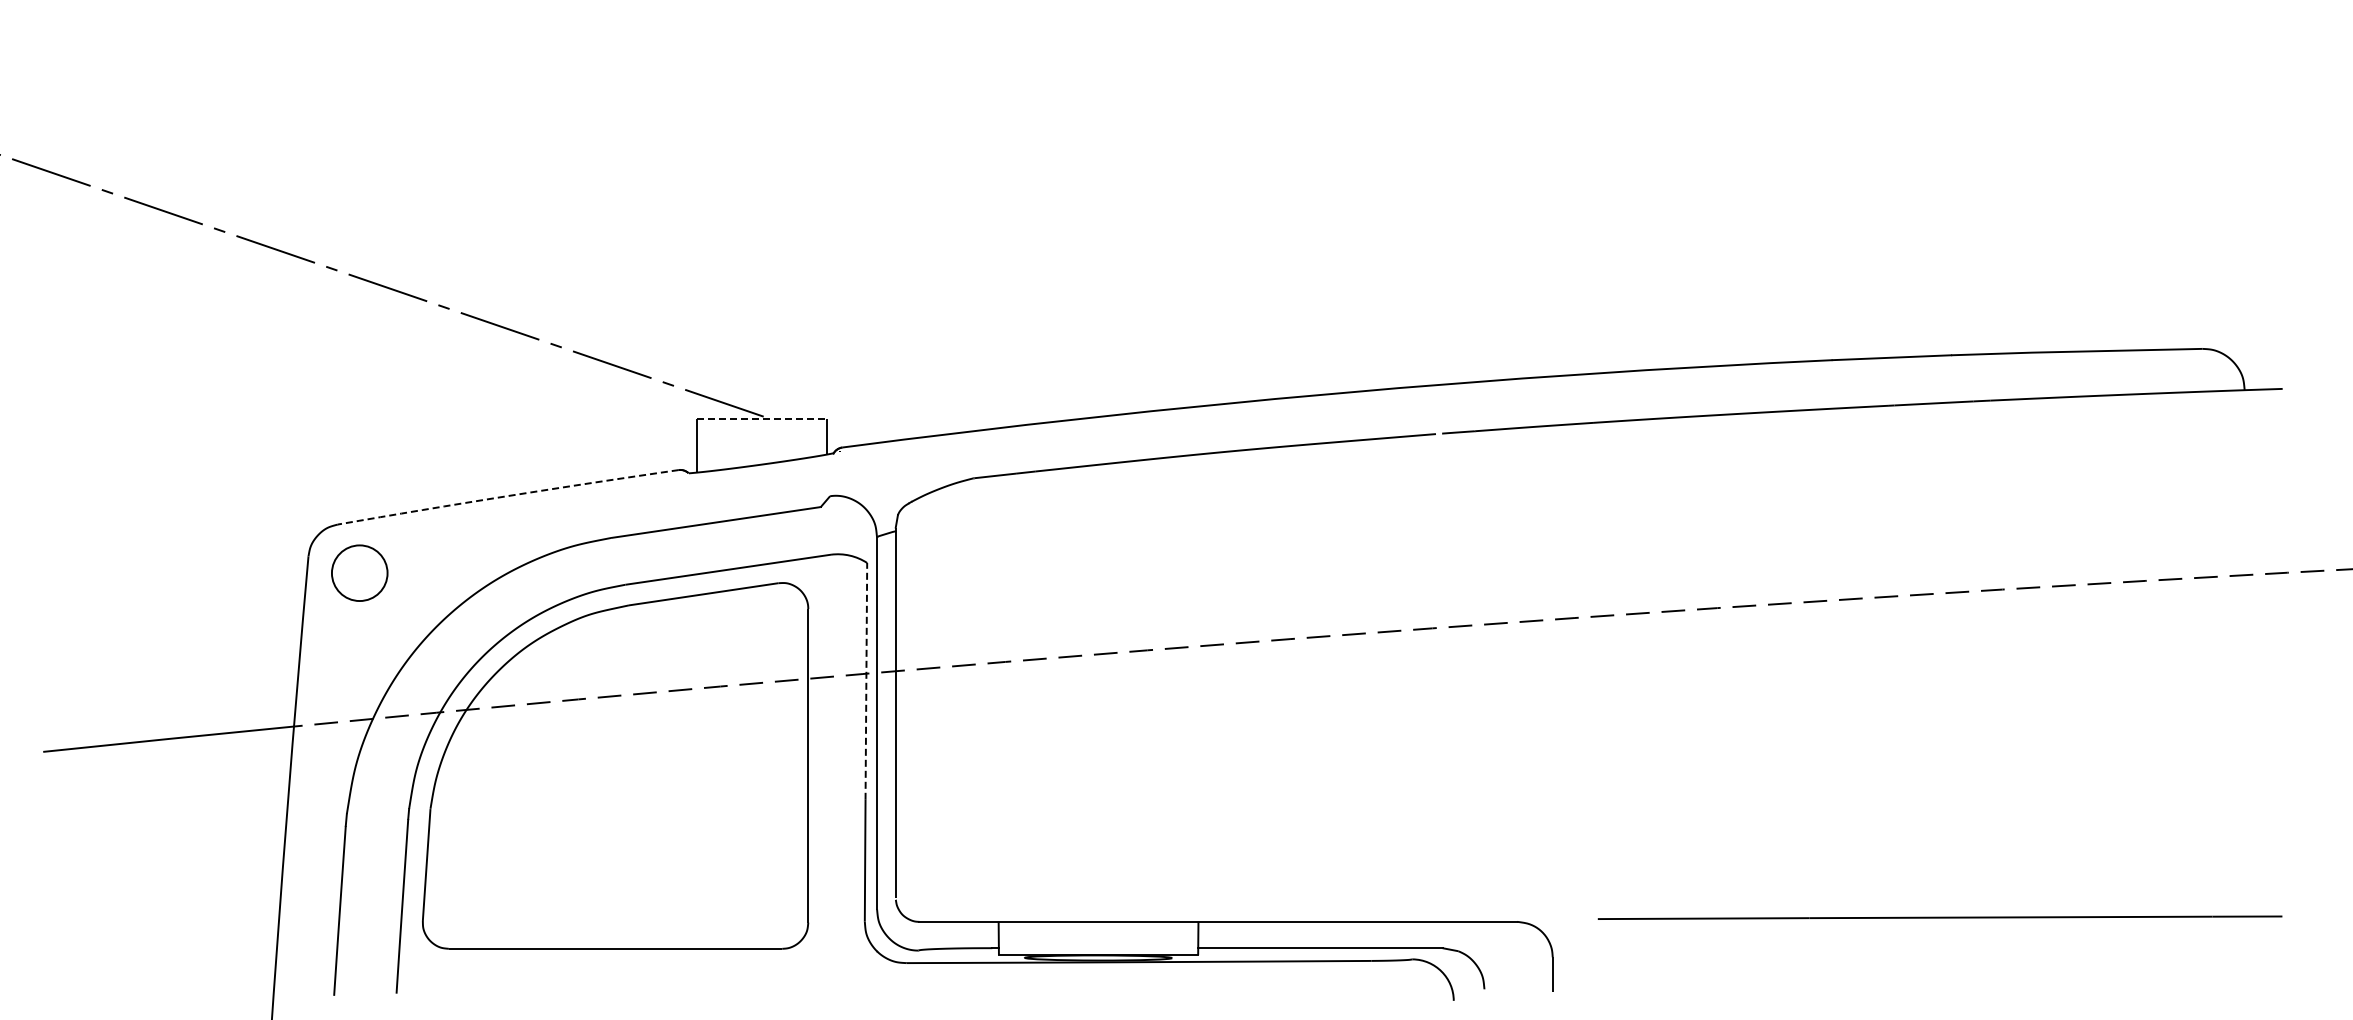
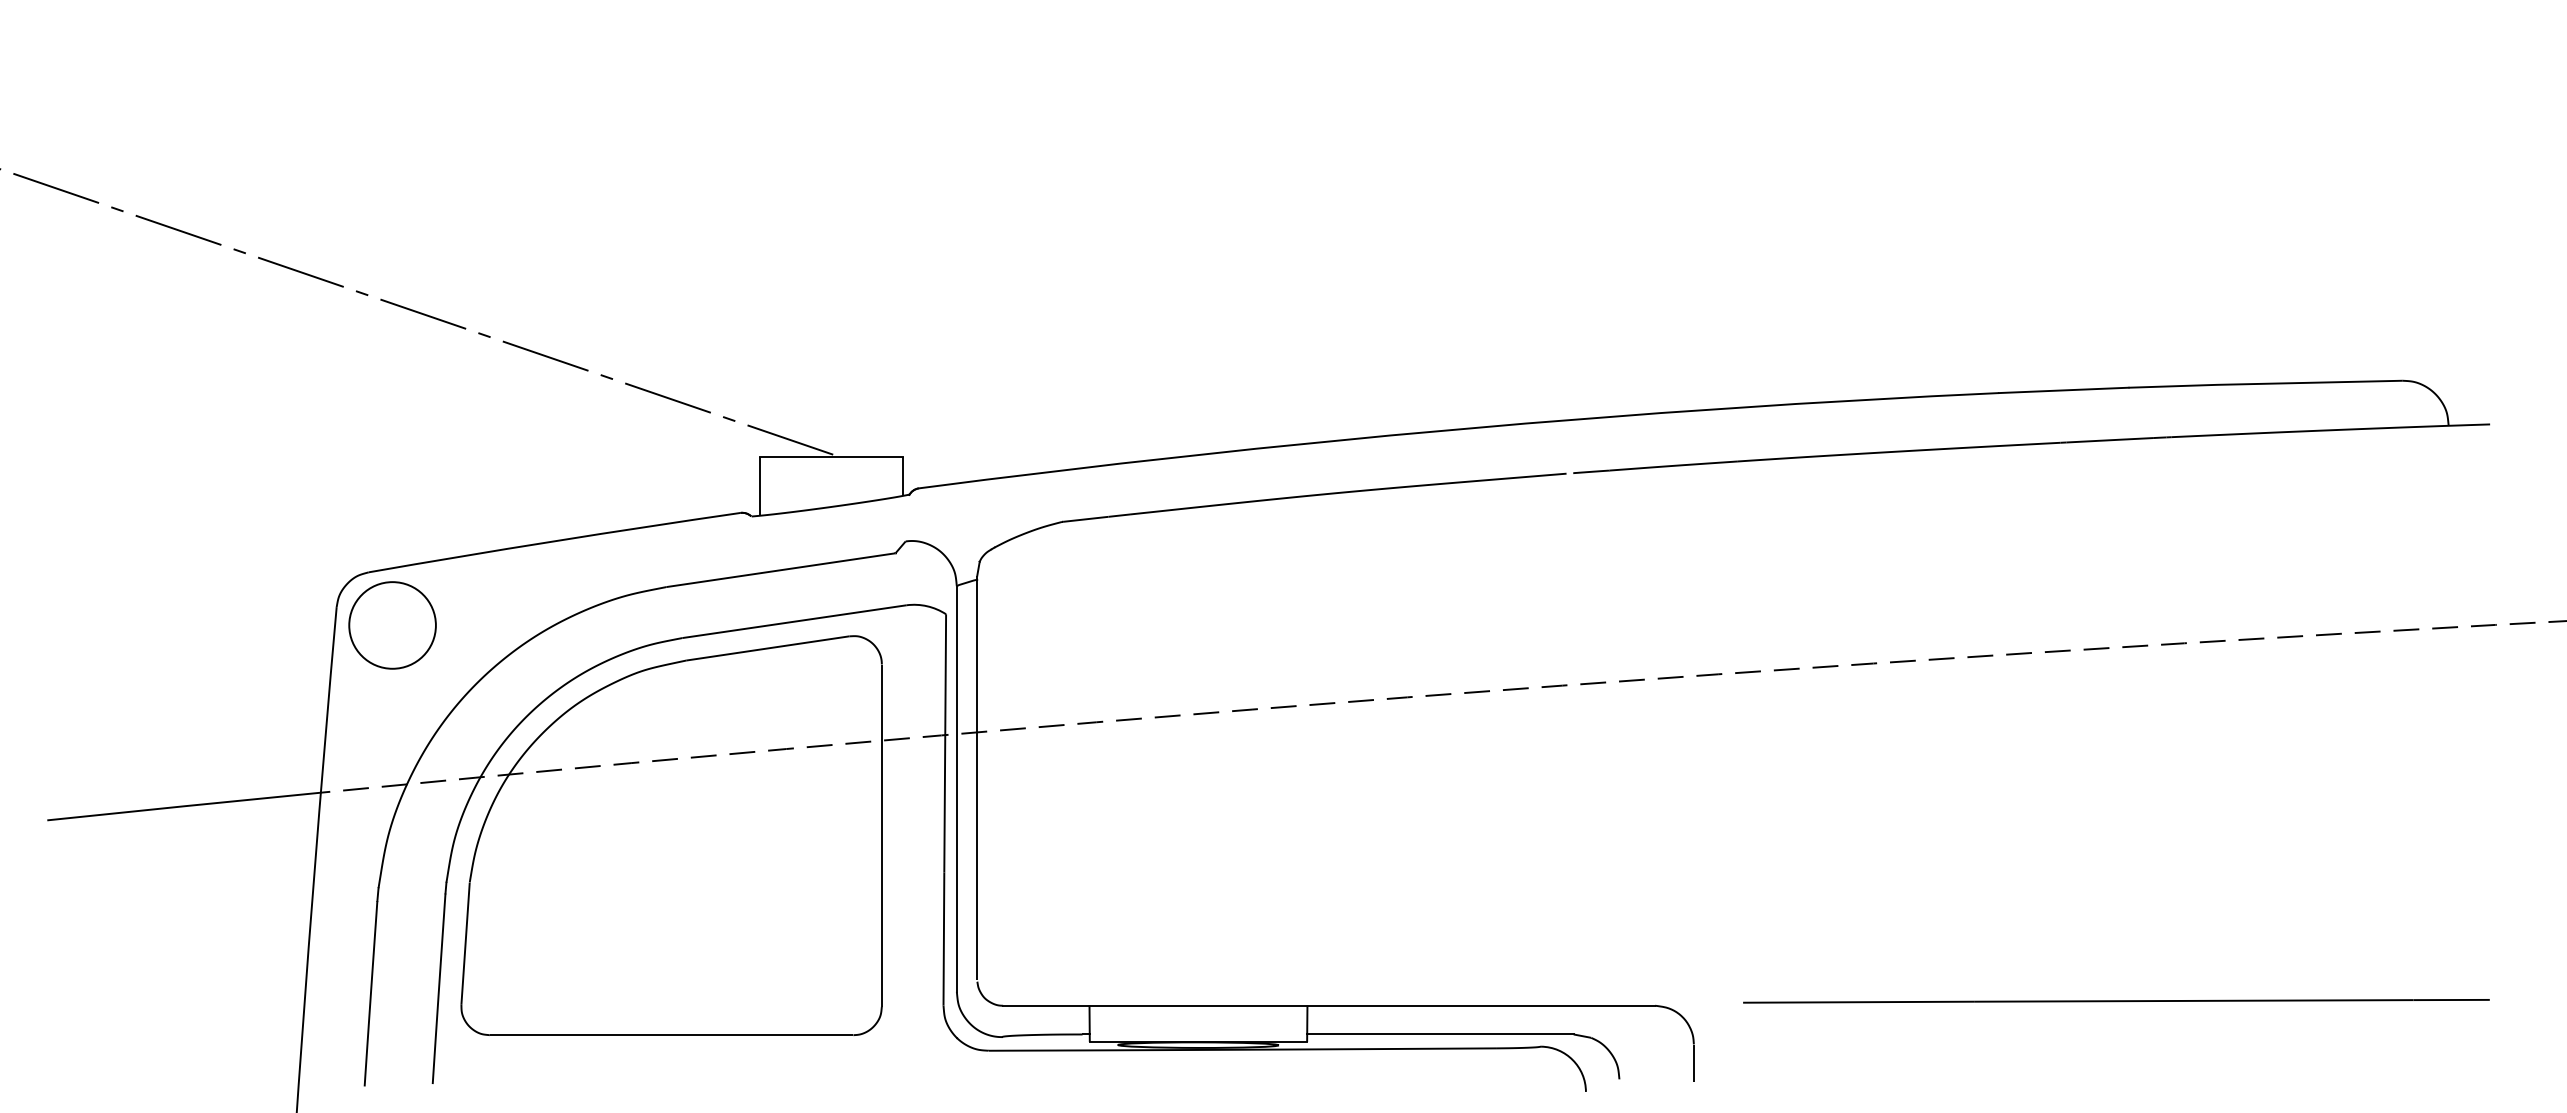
line: (762, 418) -> (831, 456), dashed -> solid
arc: (508, 496) -> (554, 541), dashed -> solid
circle: (359, 572) -> (392, 624), size x1.43
line: (866, 680) -> (945, 742), dashed -> solid

